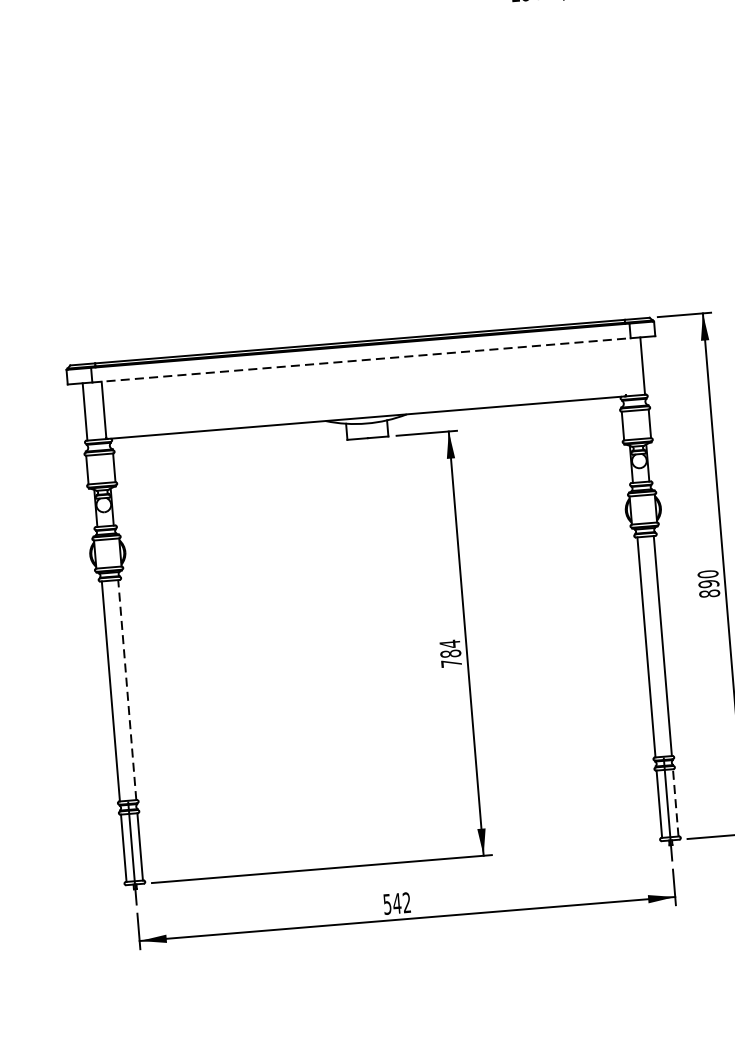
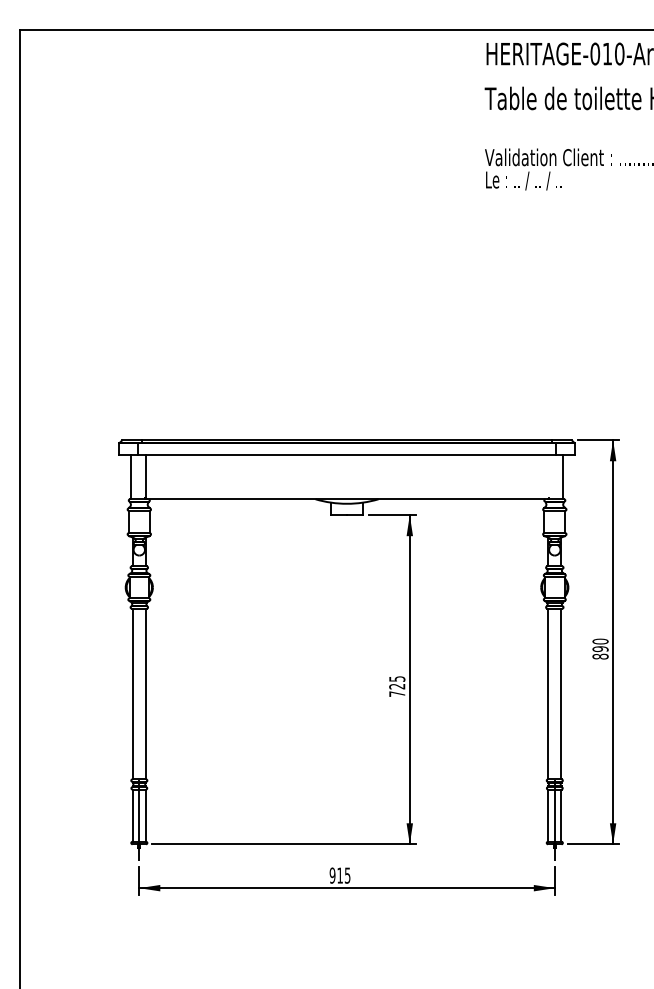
line: (362, 359) -> (347, 454), dashed -> solid
text: (450, 648) -> (397, 682), 784 -> 725
line: (126, 689) -> (145, 693), dashed -> solid
line: (676, 802) -> (561, 815), dashed -> solid
text: (396, 903) -> (339, 875), 542 -> 915

